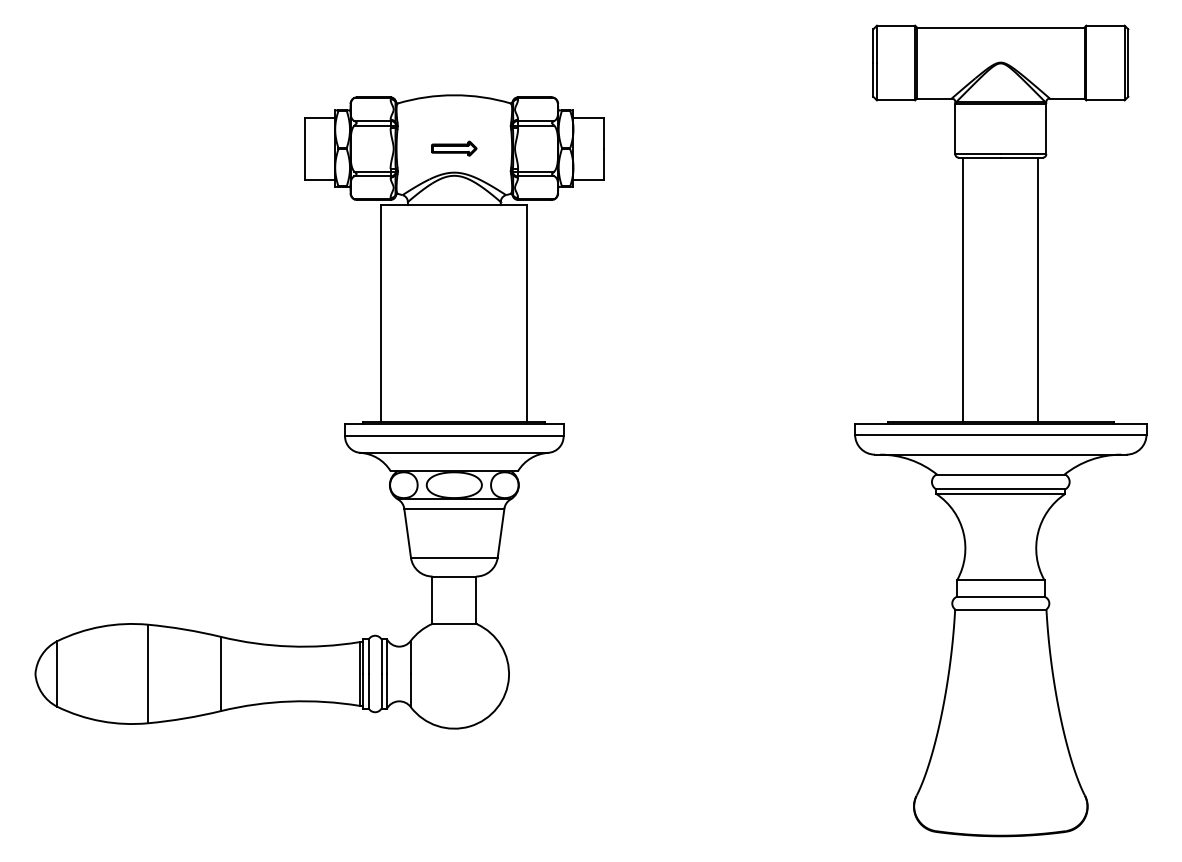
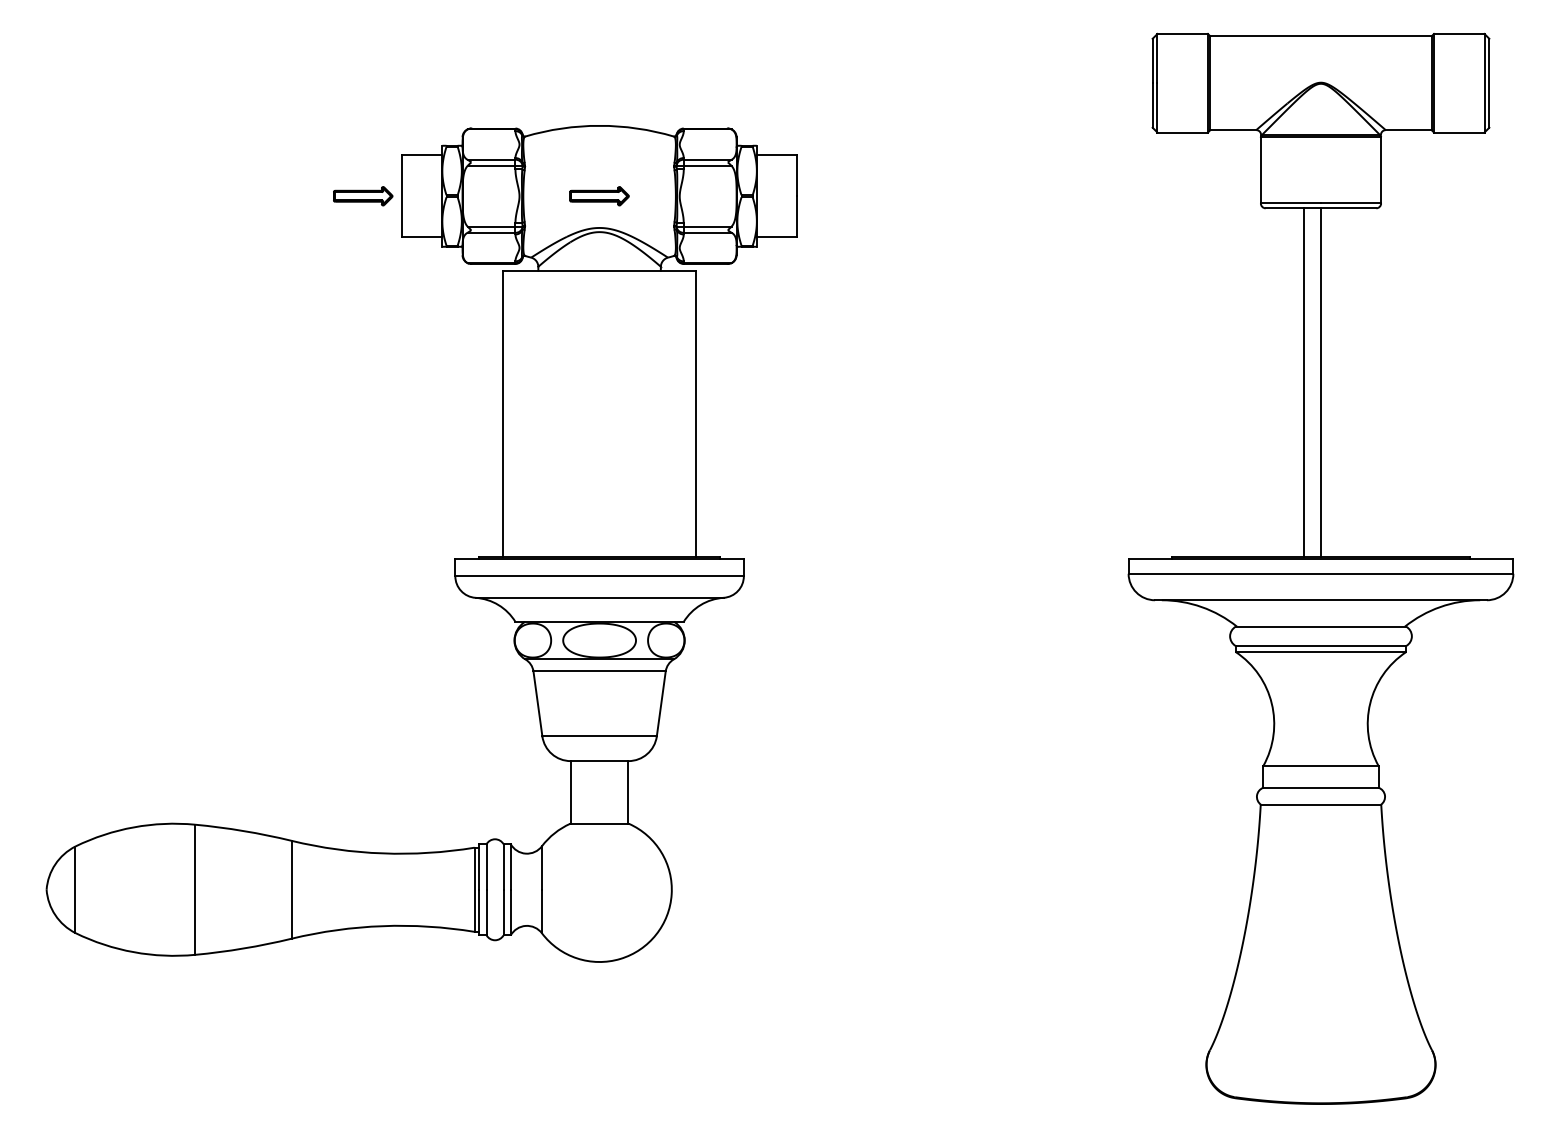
part: (275, 148) -> (363, 196), added
line: (963, 289) -> (1320, 382), moved
line: (1038, 289) -> (1304, 382), moved

